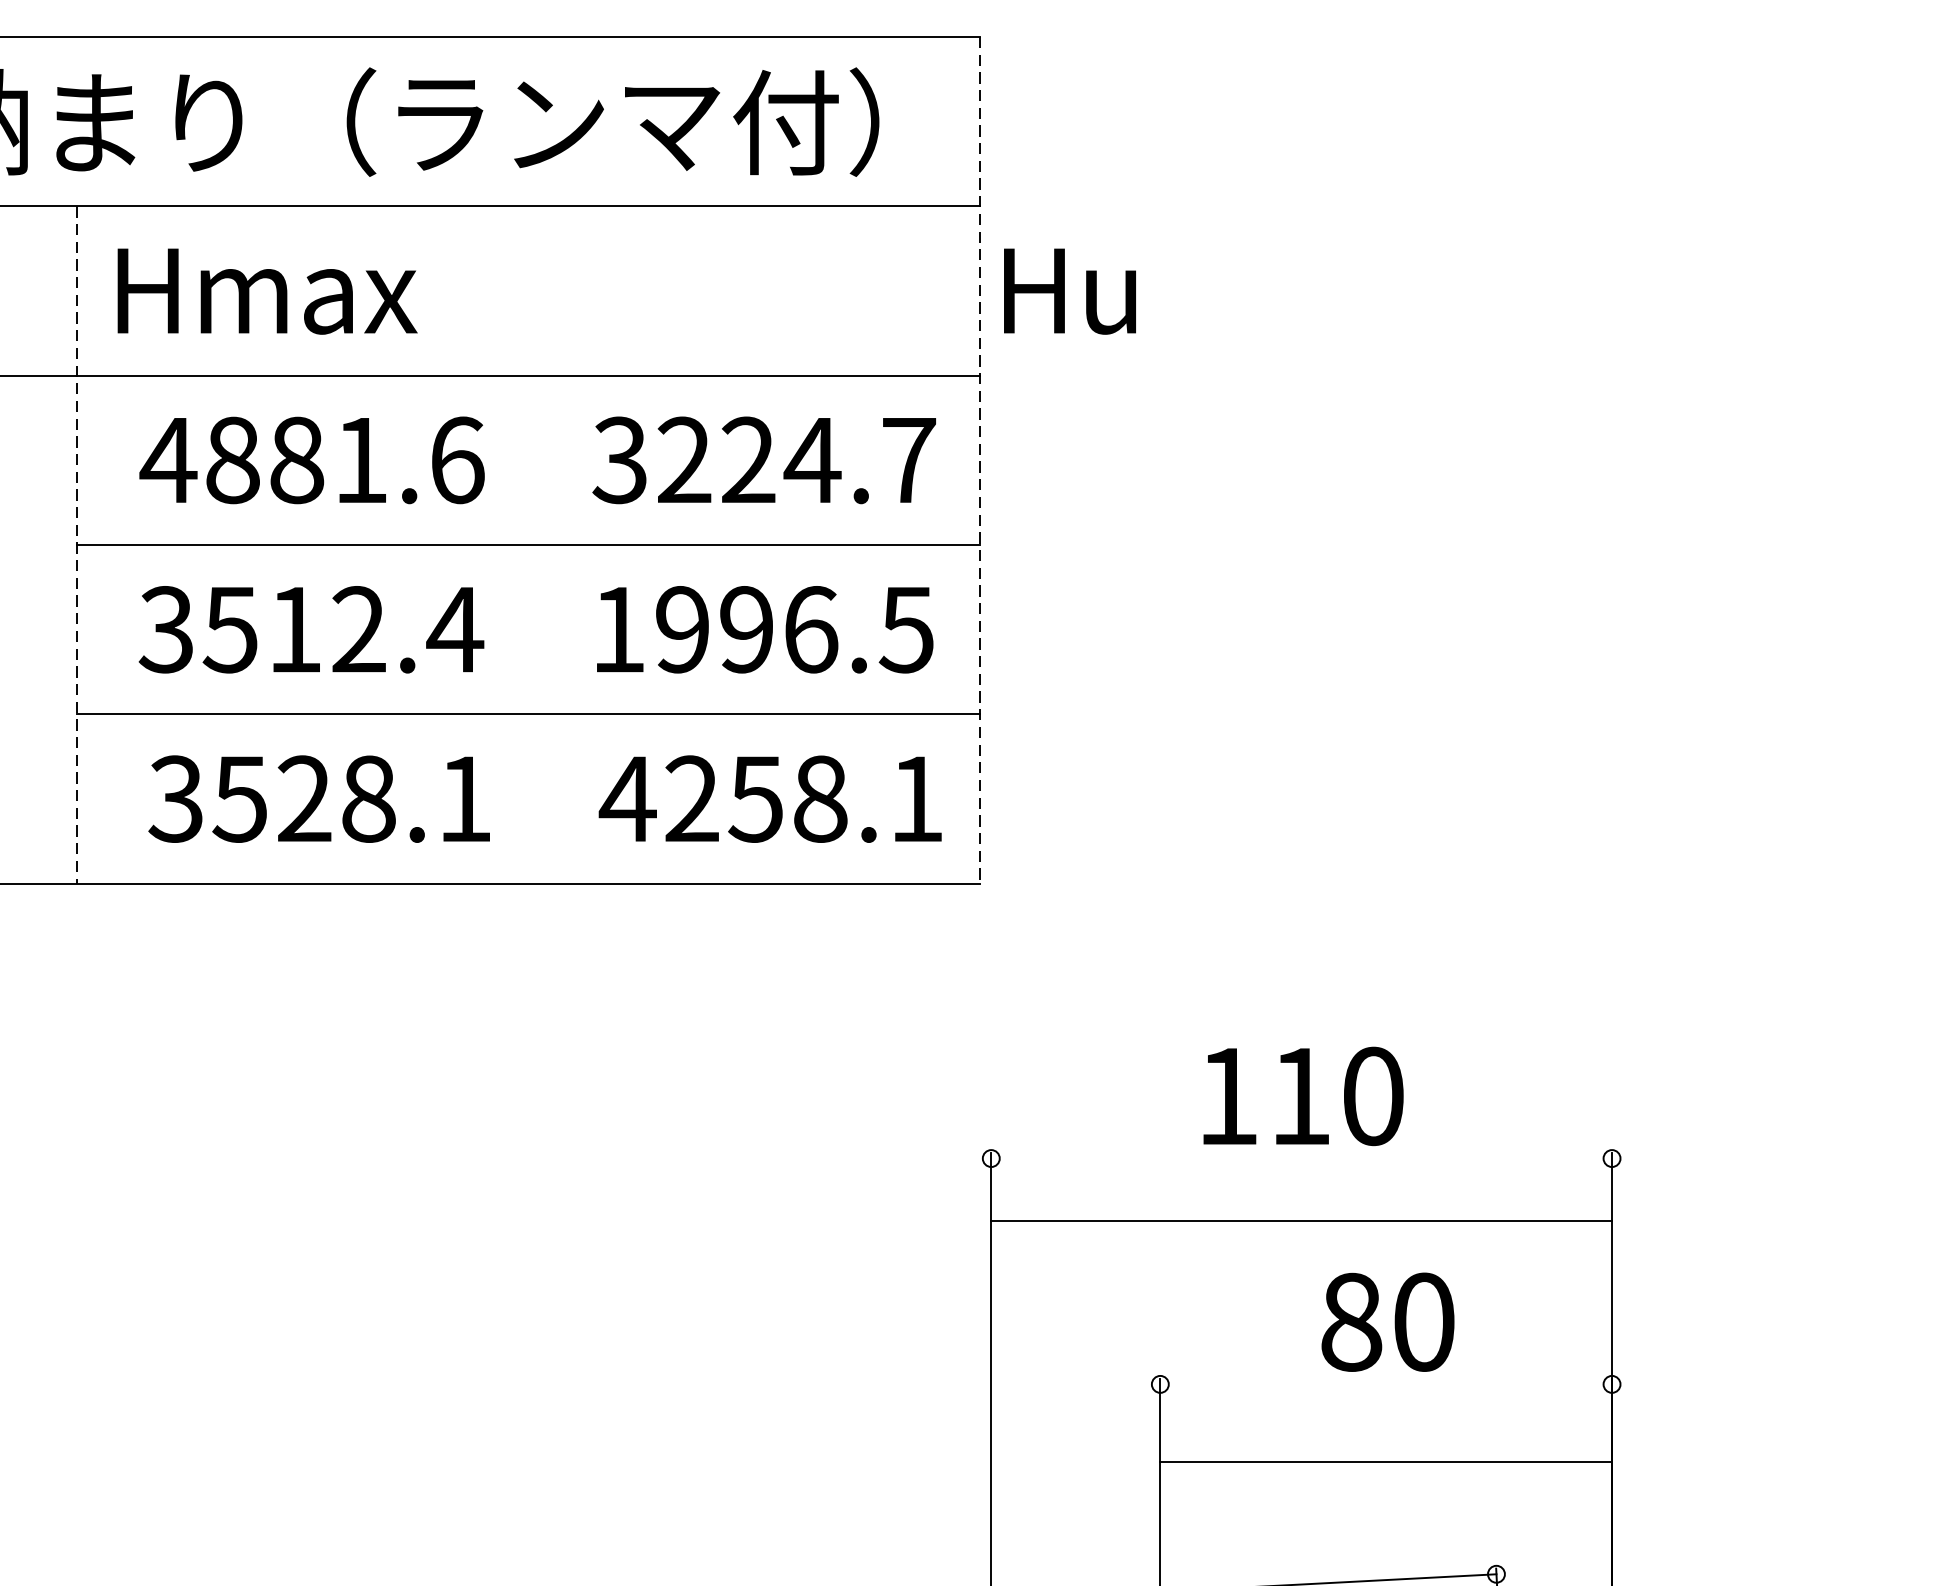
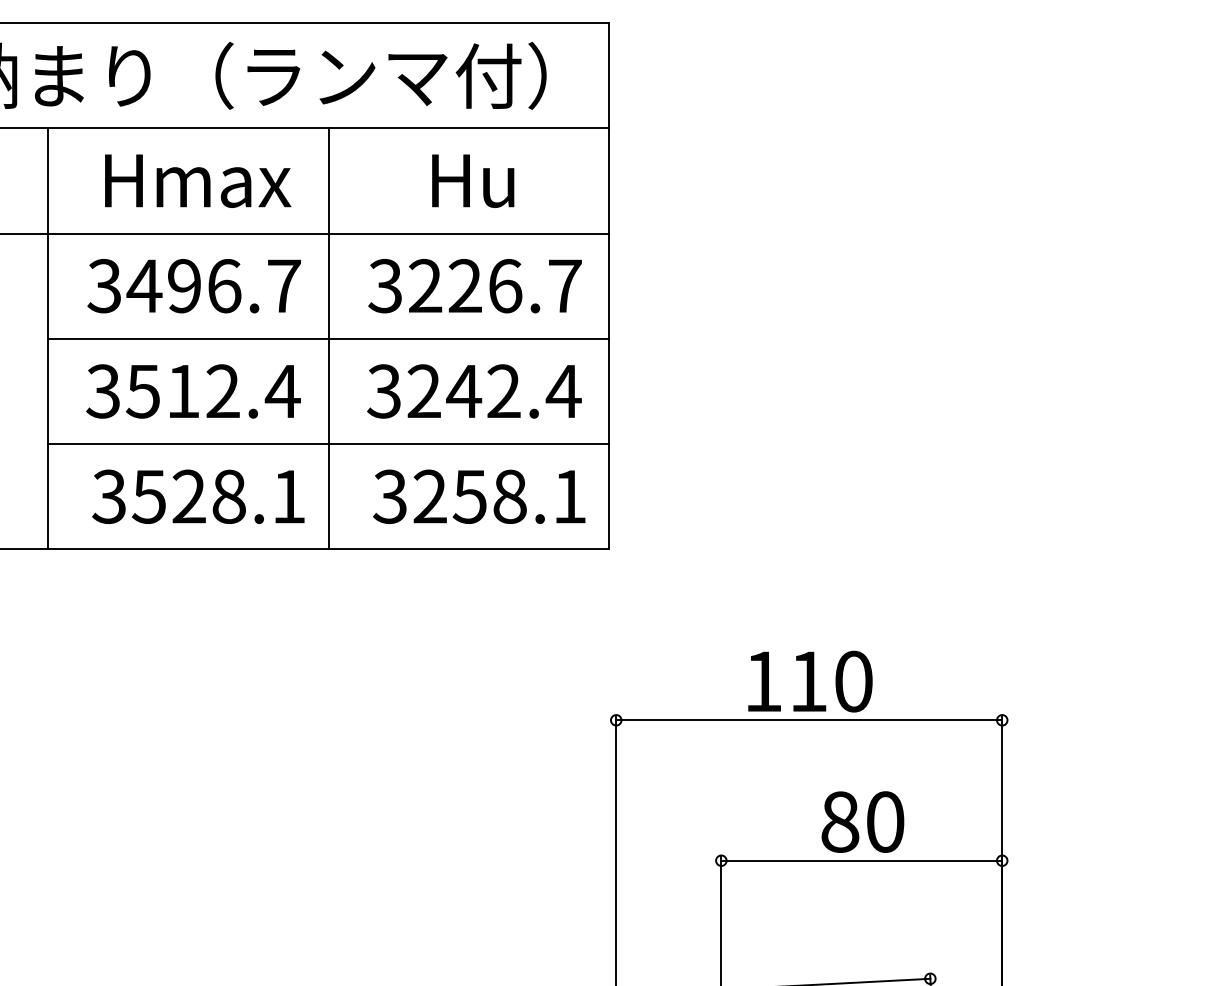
text: (268, 290) -> (198, 180), moved
text: (1070, 290) -> (473, 180), moved
text: (311, 460) -> (193, 286), 4881.6 -> 3496.7
text: (813, 460) -> (505, 286), 3224.7 -> 3226.7
line: (980, 460) -> (609, 286), dashed -> solid
line: (76, 544) -> (47, 338), dashed -> solid
line: (528, 544) -> (328, 338), added
text: (763, 629) -> (474, 391), 1996.5 -> 3242.4
text: (628, 798) -> (390, 496), 4258.1 -> 3258.1
line: (1302, 1221) -> (809, 720), moved
line: (1385, 1461) -> (861, 860), moved

